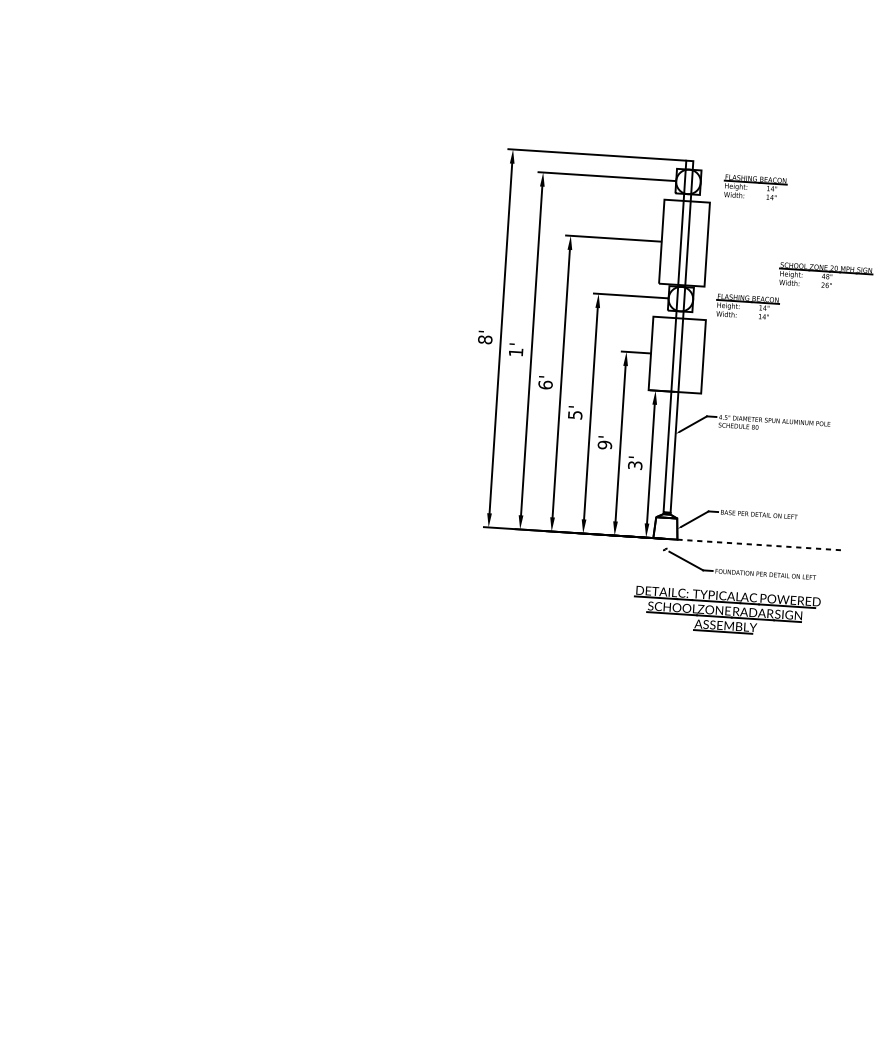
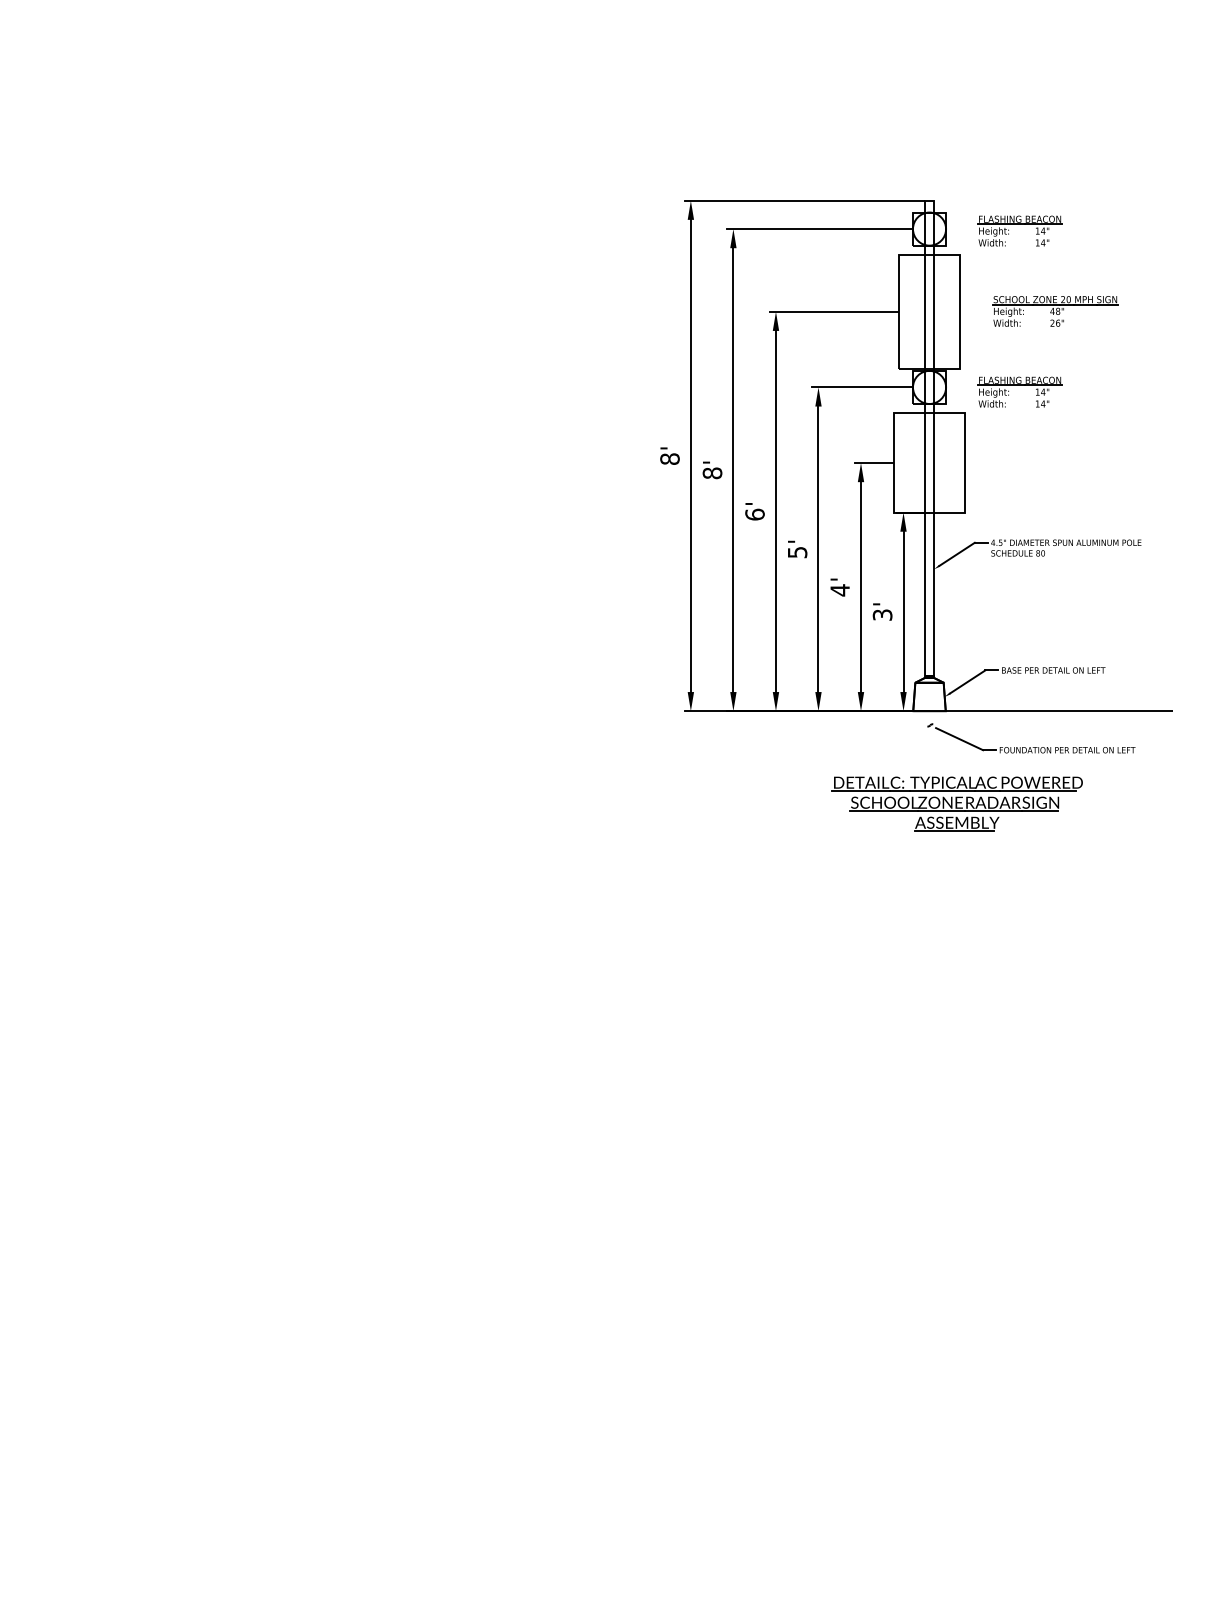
part: (825, 276) -> (1055, 311), moved
text: (516, 352) -> (712, 473), 1' -> 8'
text: (604, 445) -> (839, 590), 9' -> 4'
line: (761, 545) -> (1059, 711), dashed -> solid
part: (726, 611) -> (956, 803), moved

